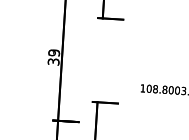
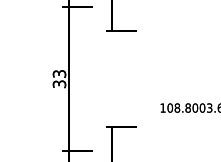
text: (54, 53) -> (59, 74), 39 -> 33

